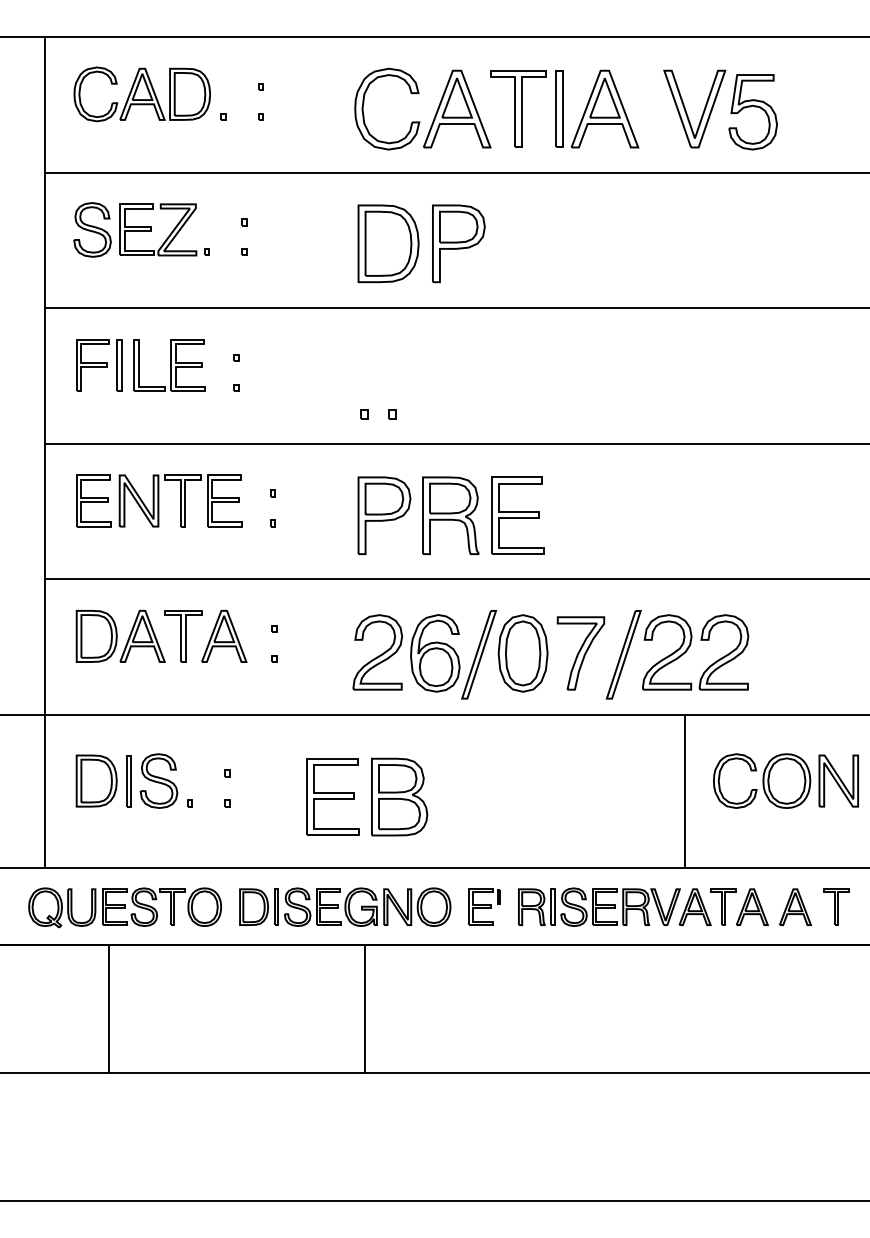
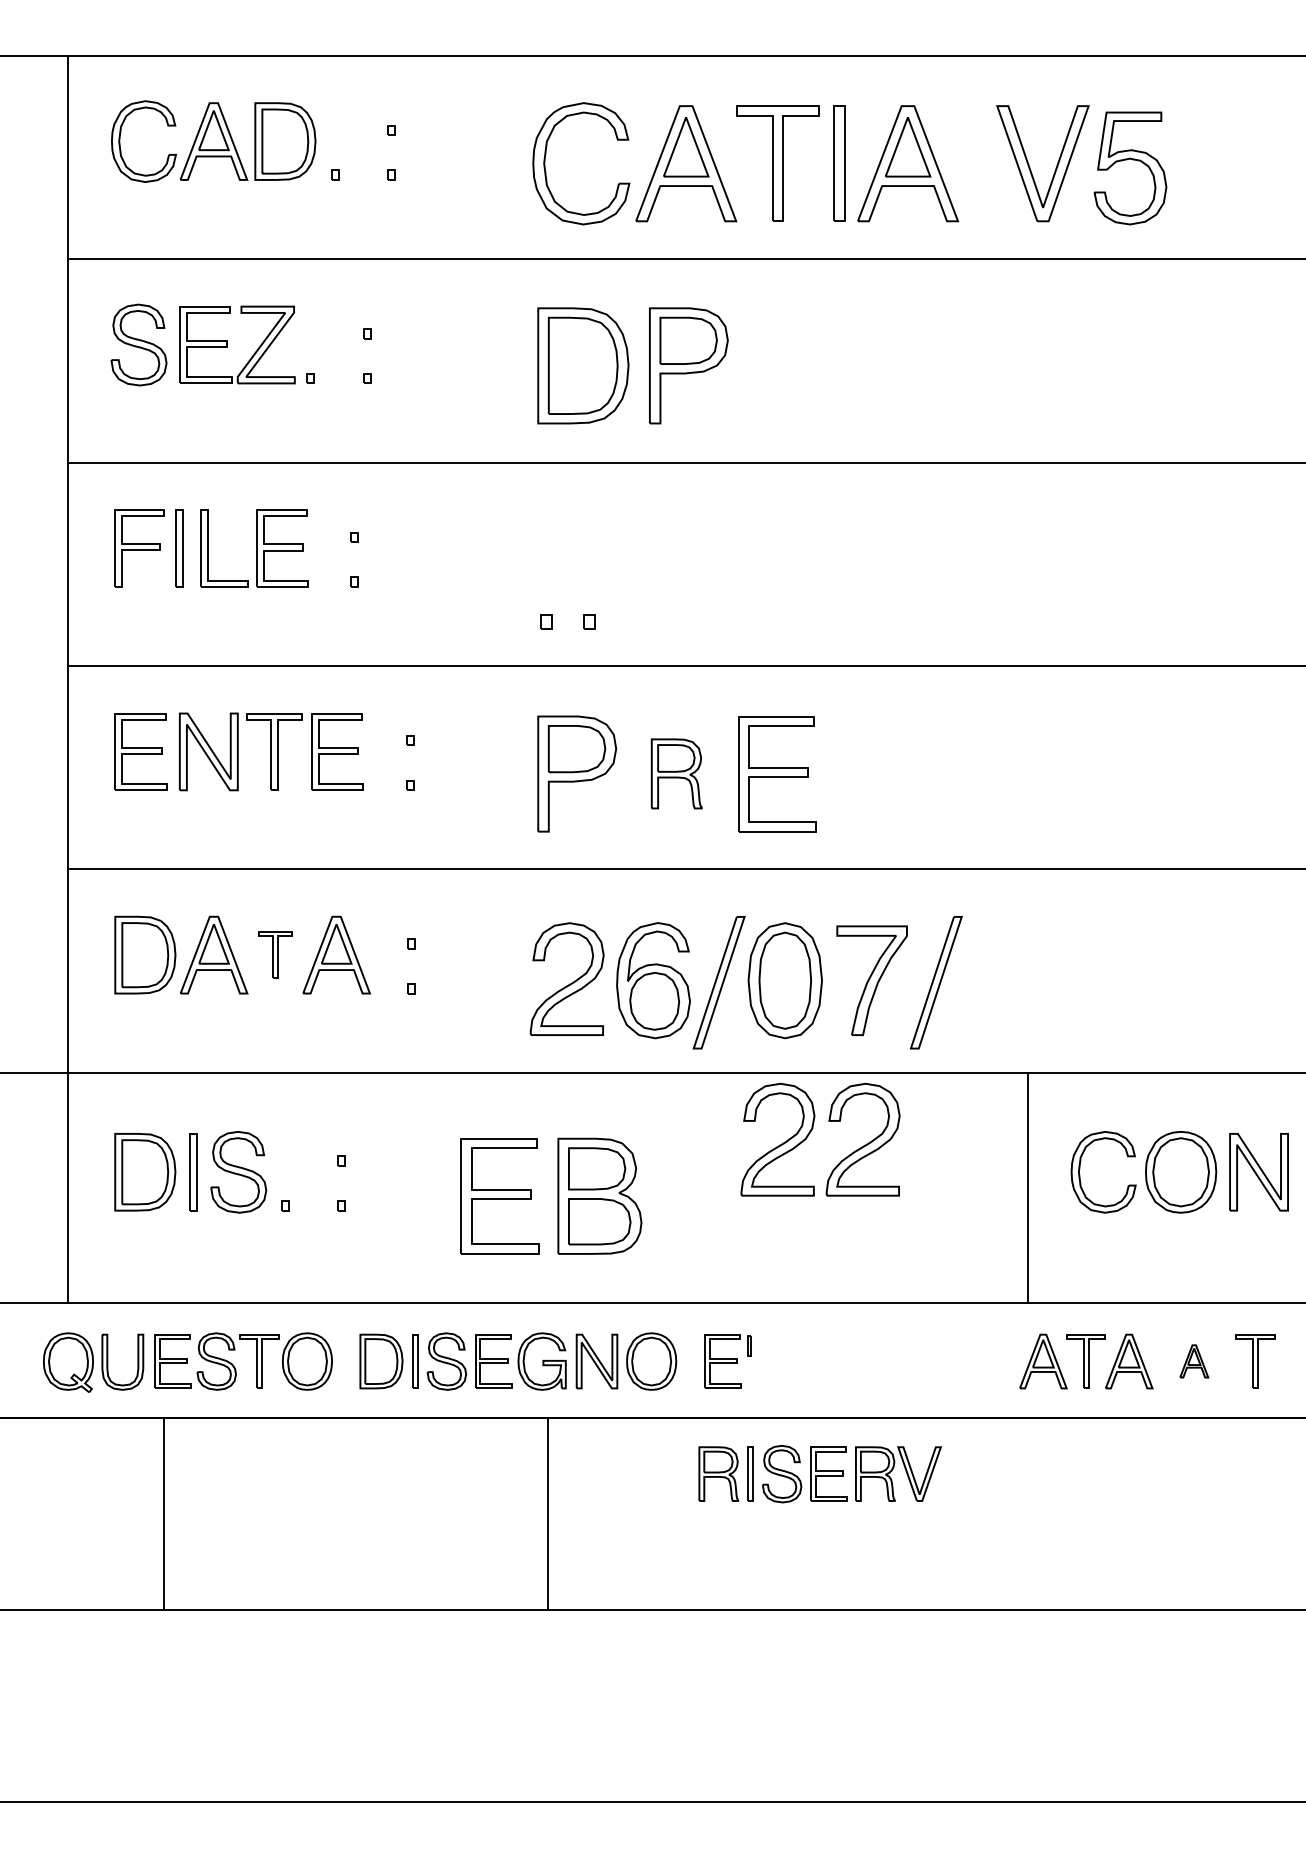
part: (450, 515) -> (676, 773), size x0.6
part: (183, 636) -> (275, 955), size x0.6
part: (688, 649) -> (809, 1135), moved
part: (599, 906) -> (820, 1473), moved
part: (795, 906) -> (1194, 1360), size x0.6

